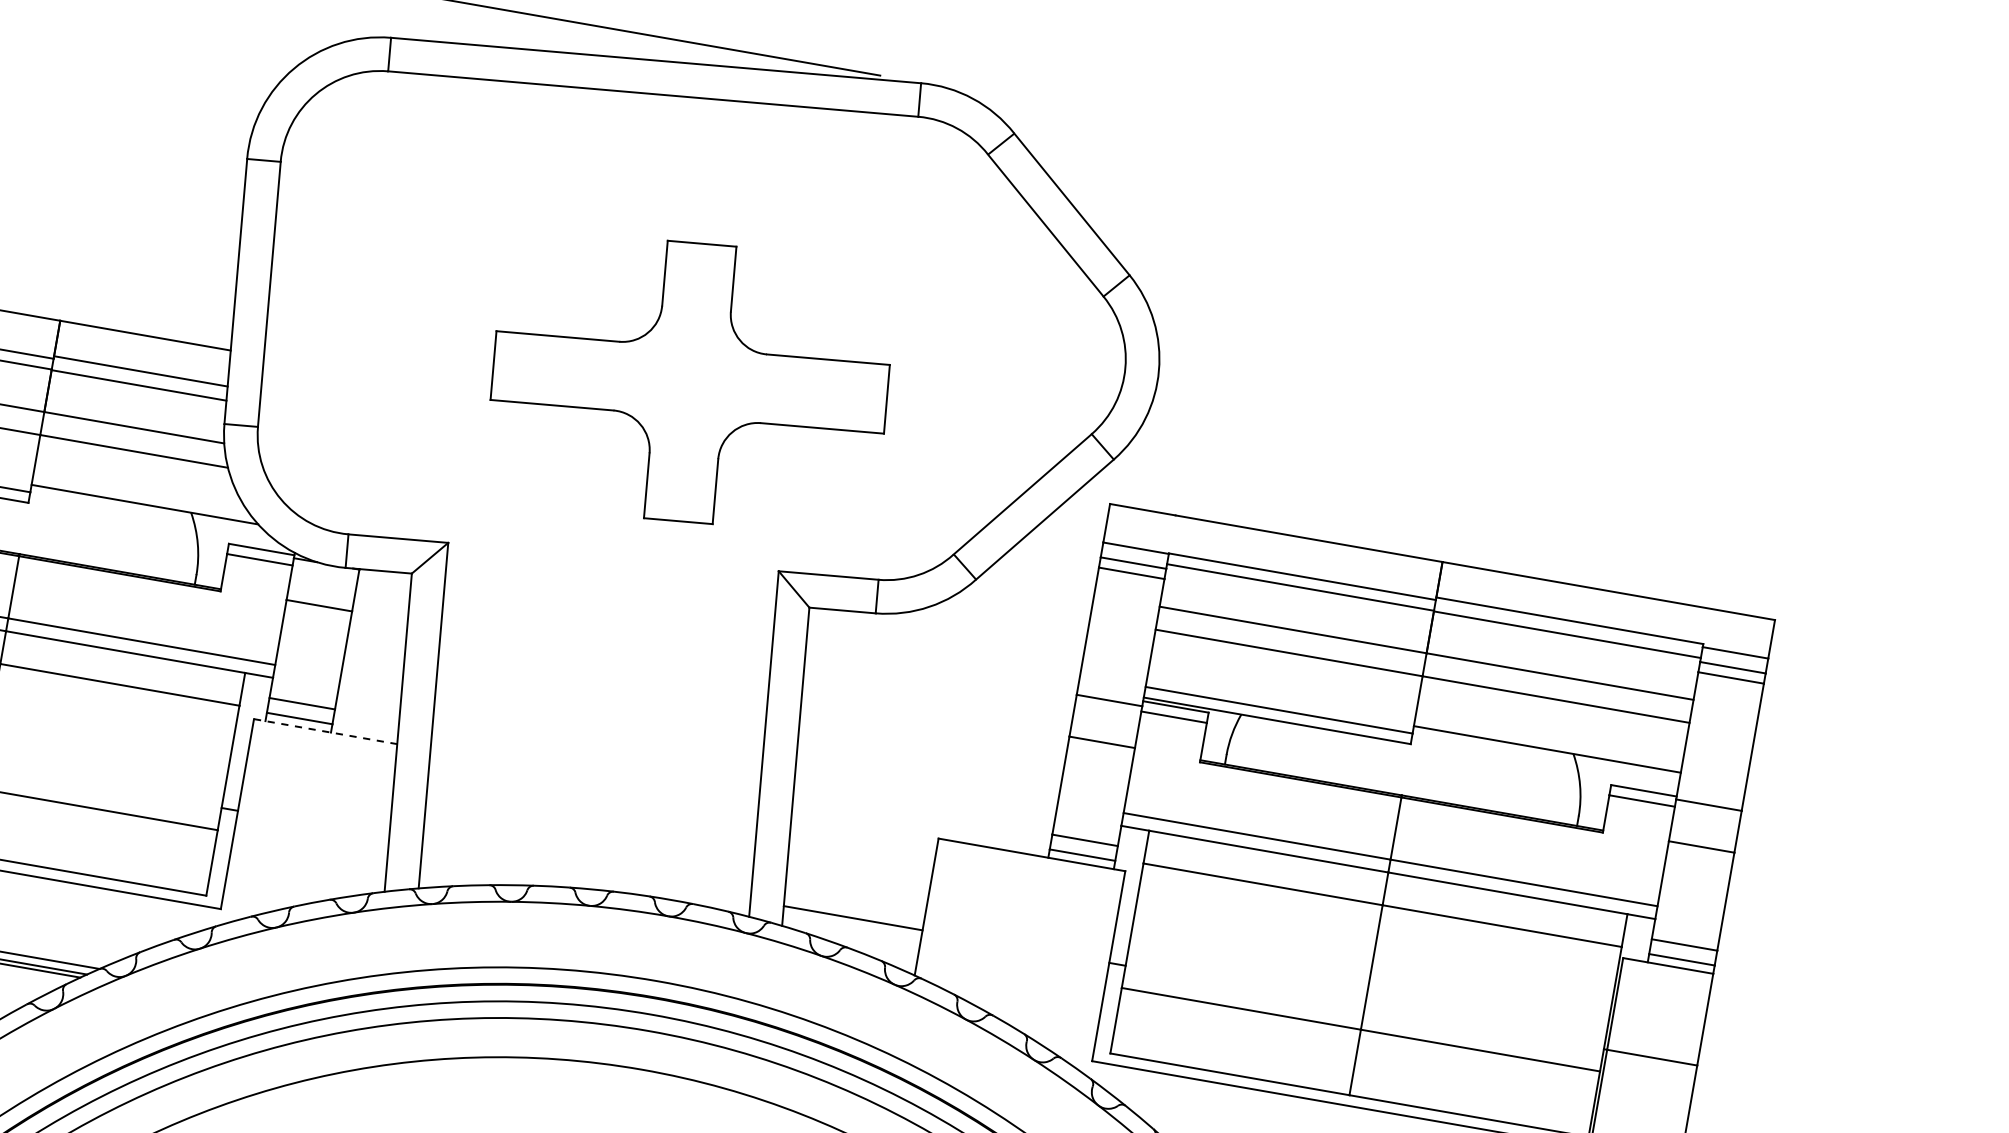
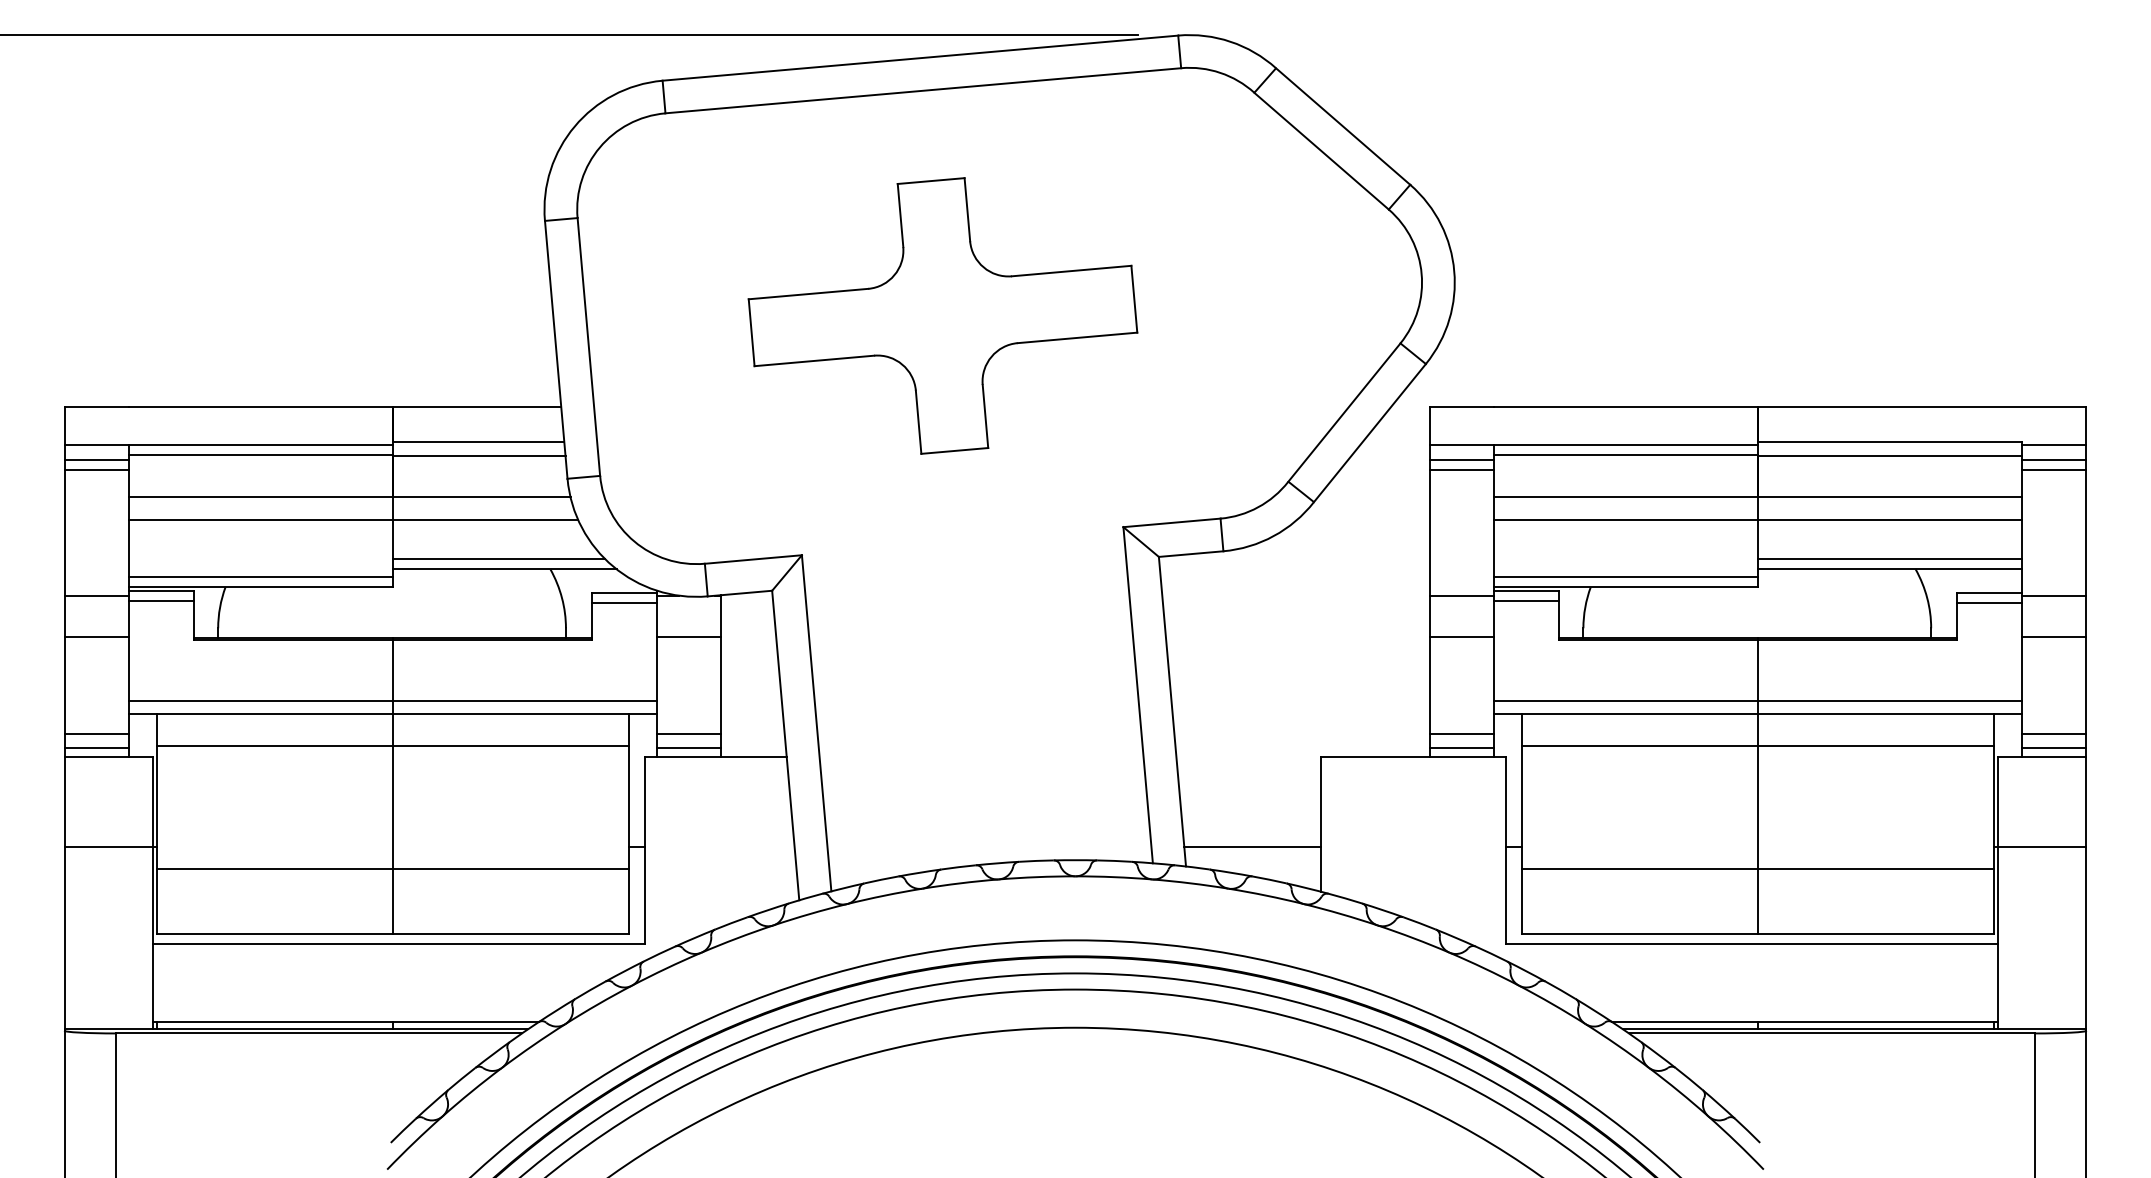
part: (689, 381) -> (942, 315), moved
line: (140, 492) -> (498, 558), added
line: (325, 731) -> (715, 756), dashed -> solid
line: (1548, 738) -> (1889, 558), added

